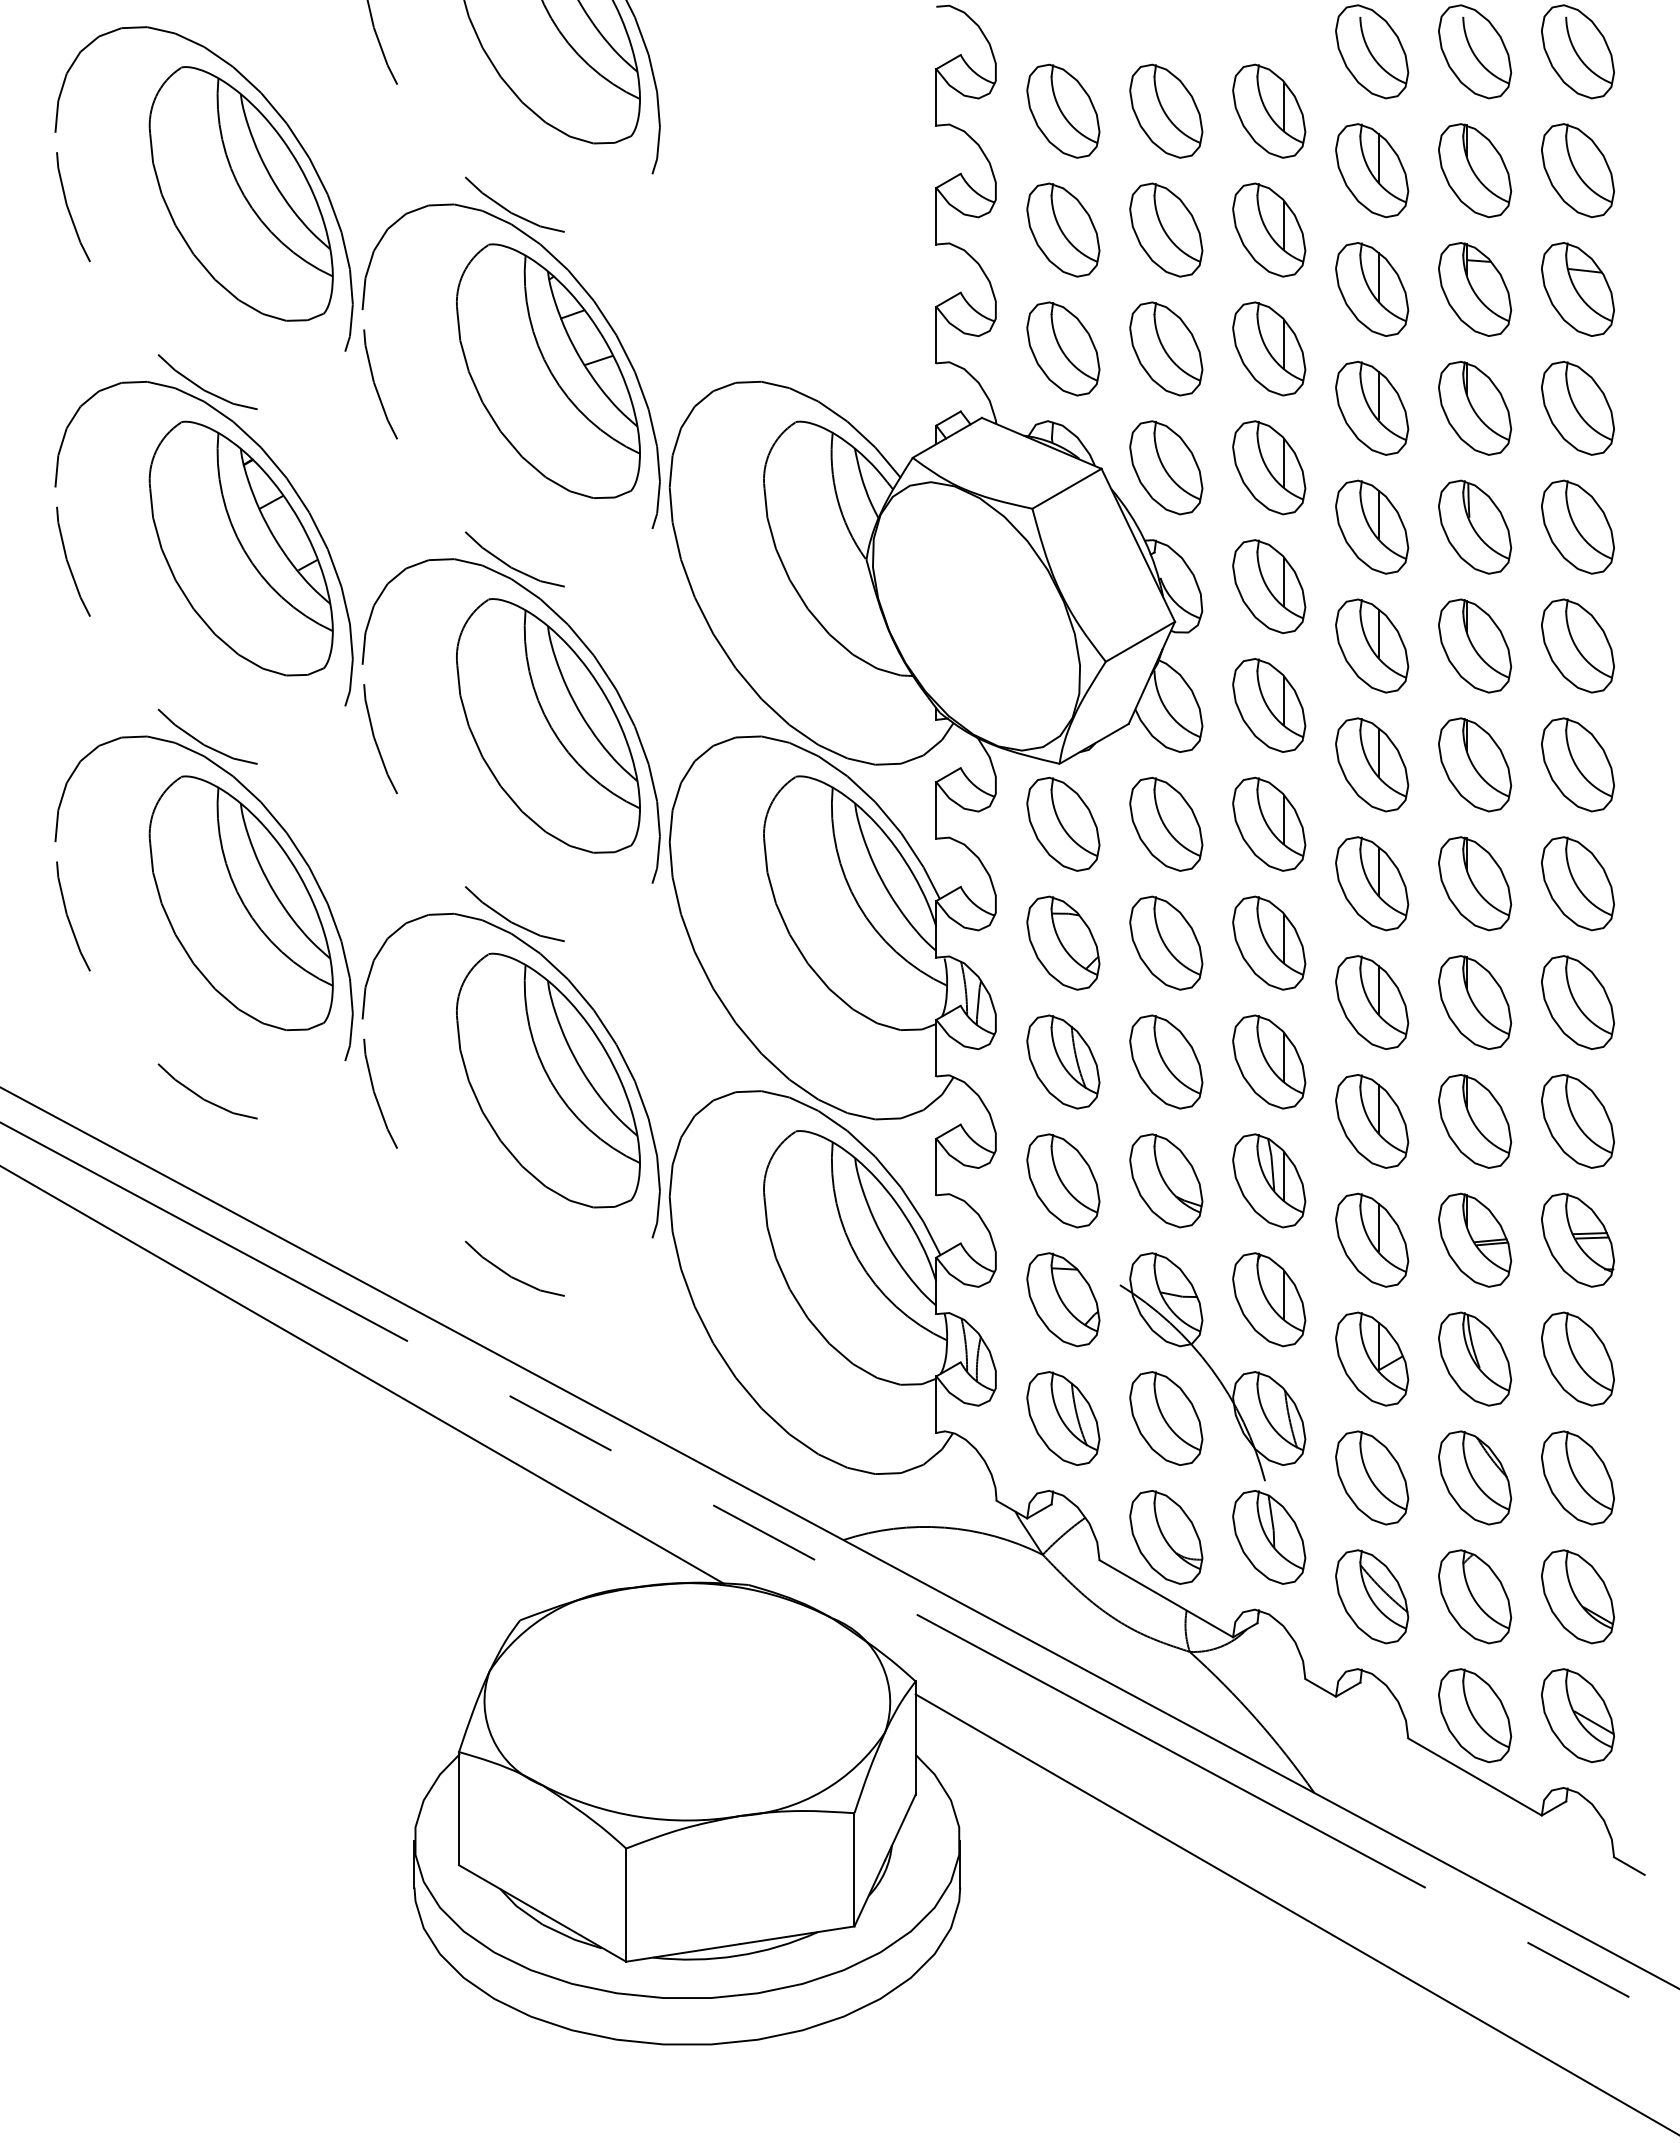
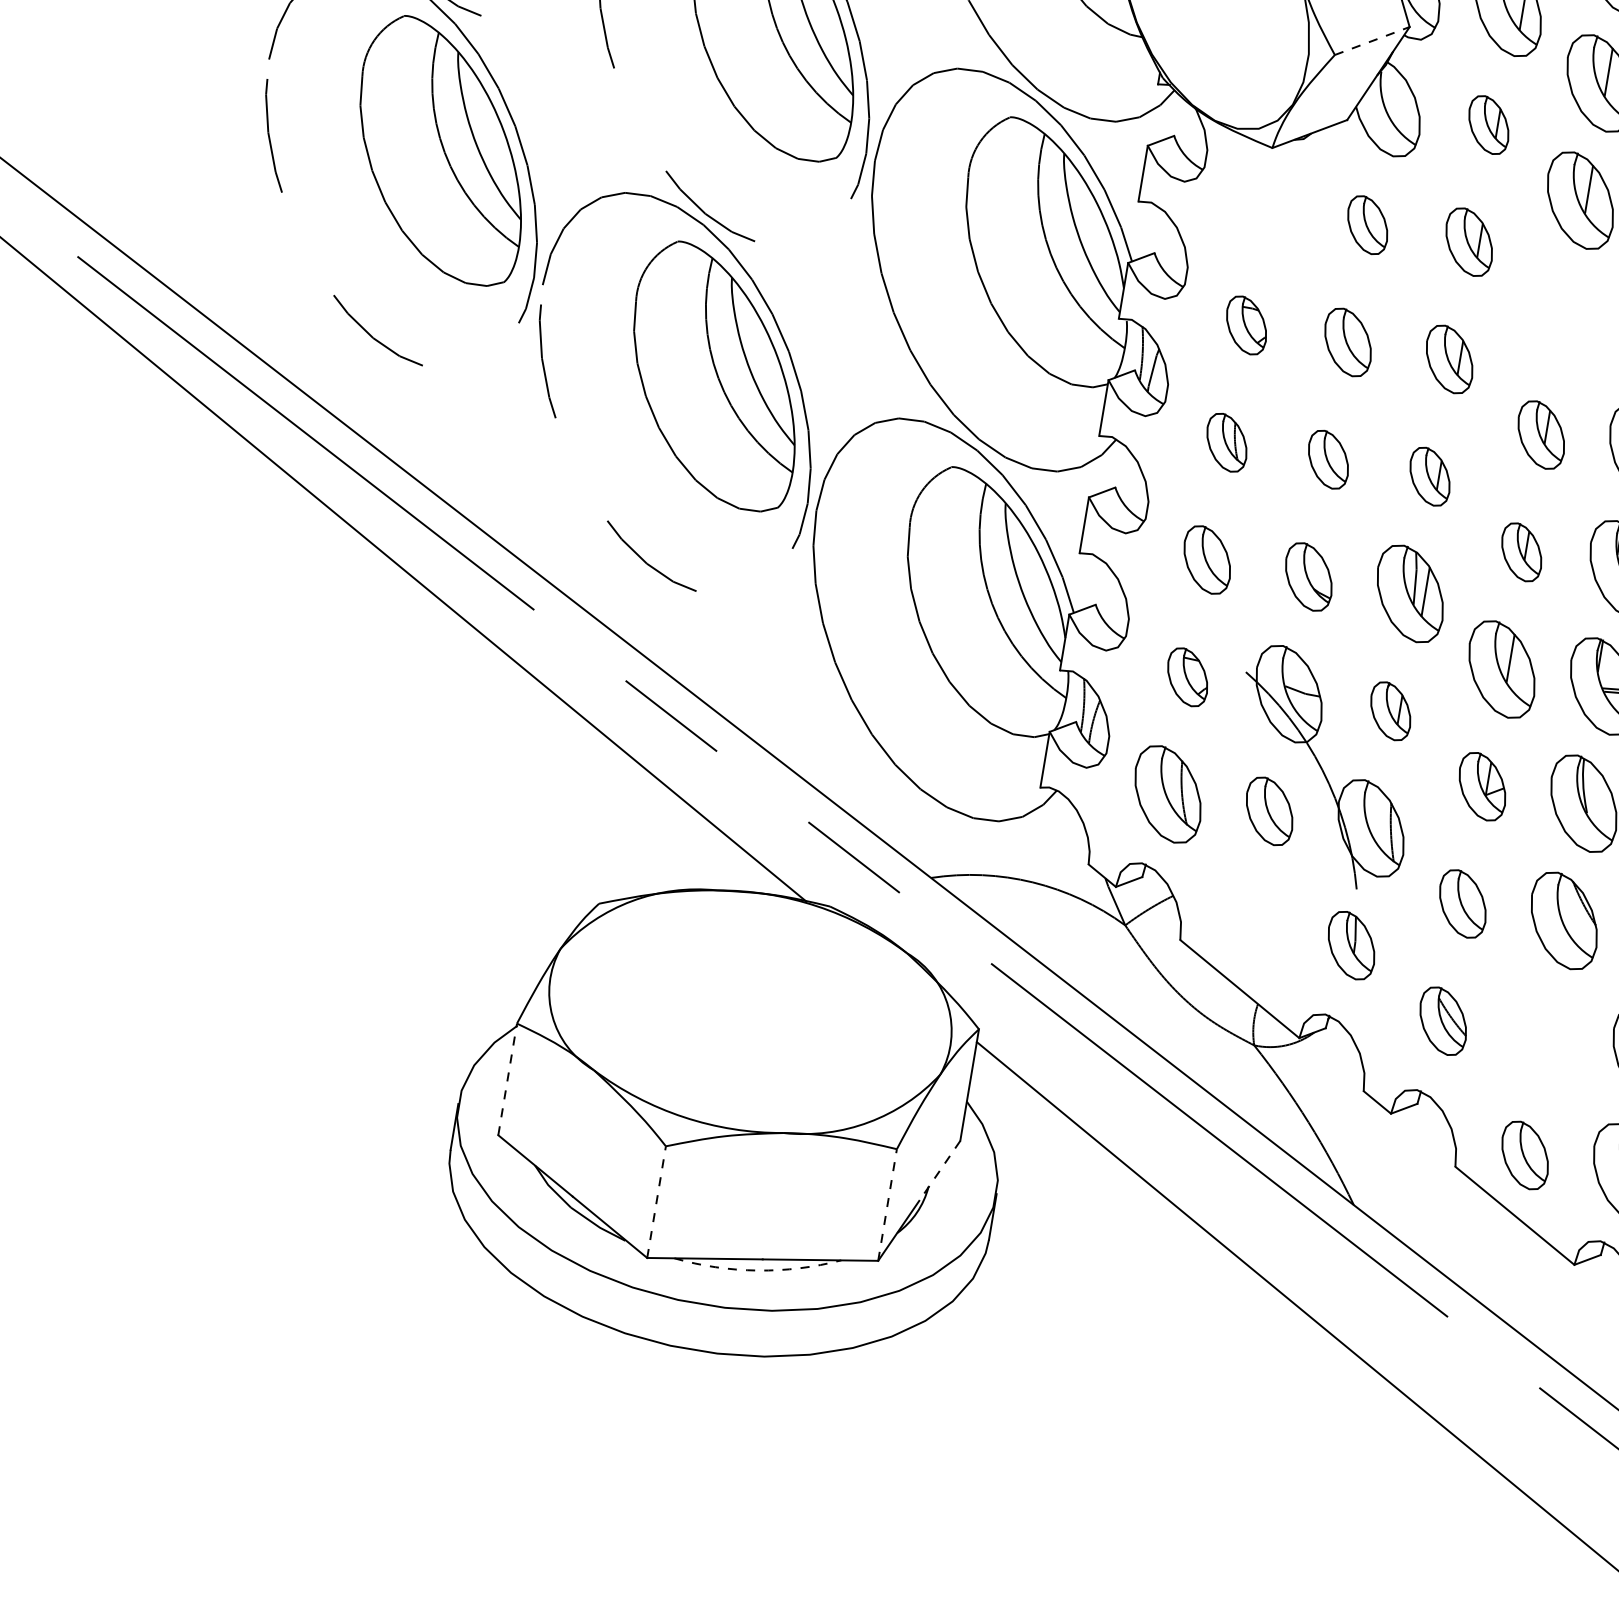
line: (1140, 641) -> (1372, 40), solid -> dashed
part: (1269, 705) -> (1489, 125), size x0.6
part: (1063, 823) -> (1266, 207), removed
part: (1166, 823) -> (1367, 224), size x0.6
part: (1269, 823) -> (1469, 241), size x0.7
part: (1372, 883) -> (1561, 317), removed
part: (1063, 942) -> (1246, 324), size x0.6
part: (1166, 942) -> (1348, 341), size x0.7
part: (1269, 942) -> (1449, 358), size x0.7
part: (1372, 1002) -> (1541, 435), size x0.7
part: (1063, 1061) -> (1227, 442), size x0.6
part: (1166, 1061) -> (1328, 459), size x0.6
part: (1269, 1061) -> (1430, 476), size x0.6
part: (1372, 1121) -> (1521, 552), size x0.6
part: (1063, 1180) -> (1207, 559), size x0.7
part: (1166, 1180) -> (1309, 576), size x0.7
part: (1063, 1299) -> (1187, 676), size x0.6
part: (1269, 1299) -> (1391, 710), size x0.6
part: (1372, 1358) -> (1482, 786), size x0.7
part: (1166, 1418) -> (1269, 811), size x0.7
part: (1372, 1477) -> (1463, 903), size x0.7
part: (1166, 1537) -> (1250, 928), removed
part: (1269, 1537) -> (1351, 945), size x0.7
part: (1372, 1596) -> (1443, 1020), size x0.7
part: (1475, 1596) -> (1545, 1037), removed
part: (1475, 1715) -> (1525, 1155), size x0.7
line: (459, 1808) -> (508, 1079), solid -> dashed
line: (900, 1828) -> (939, 1171), solid -> dashed
line: (854, 1869) -> (887, 1204), solid -> dashed
line: (626, 1905) -> (656, 1202), solid -> dashed
arc: (737, 1955) -> (758, 1270), solid -> dashed

